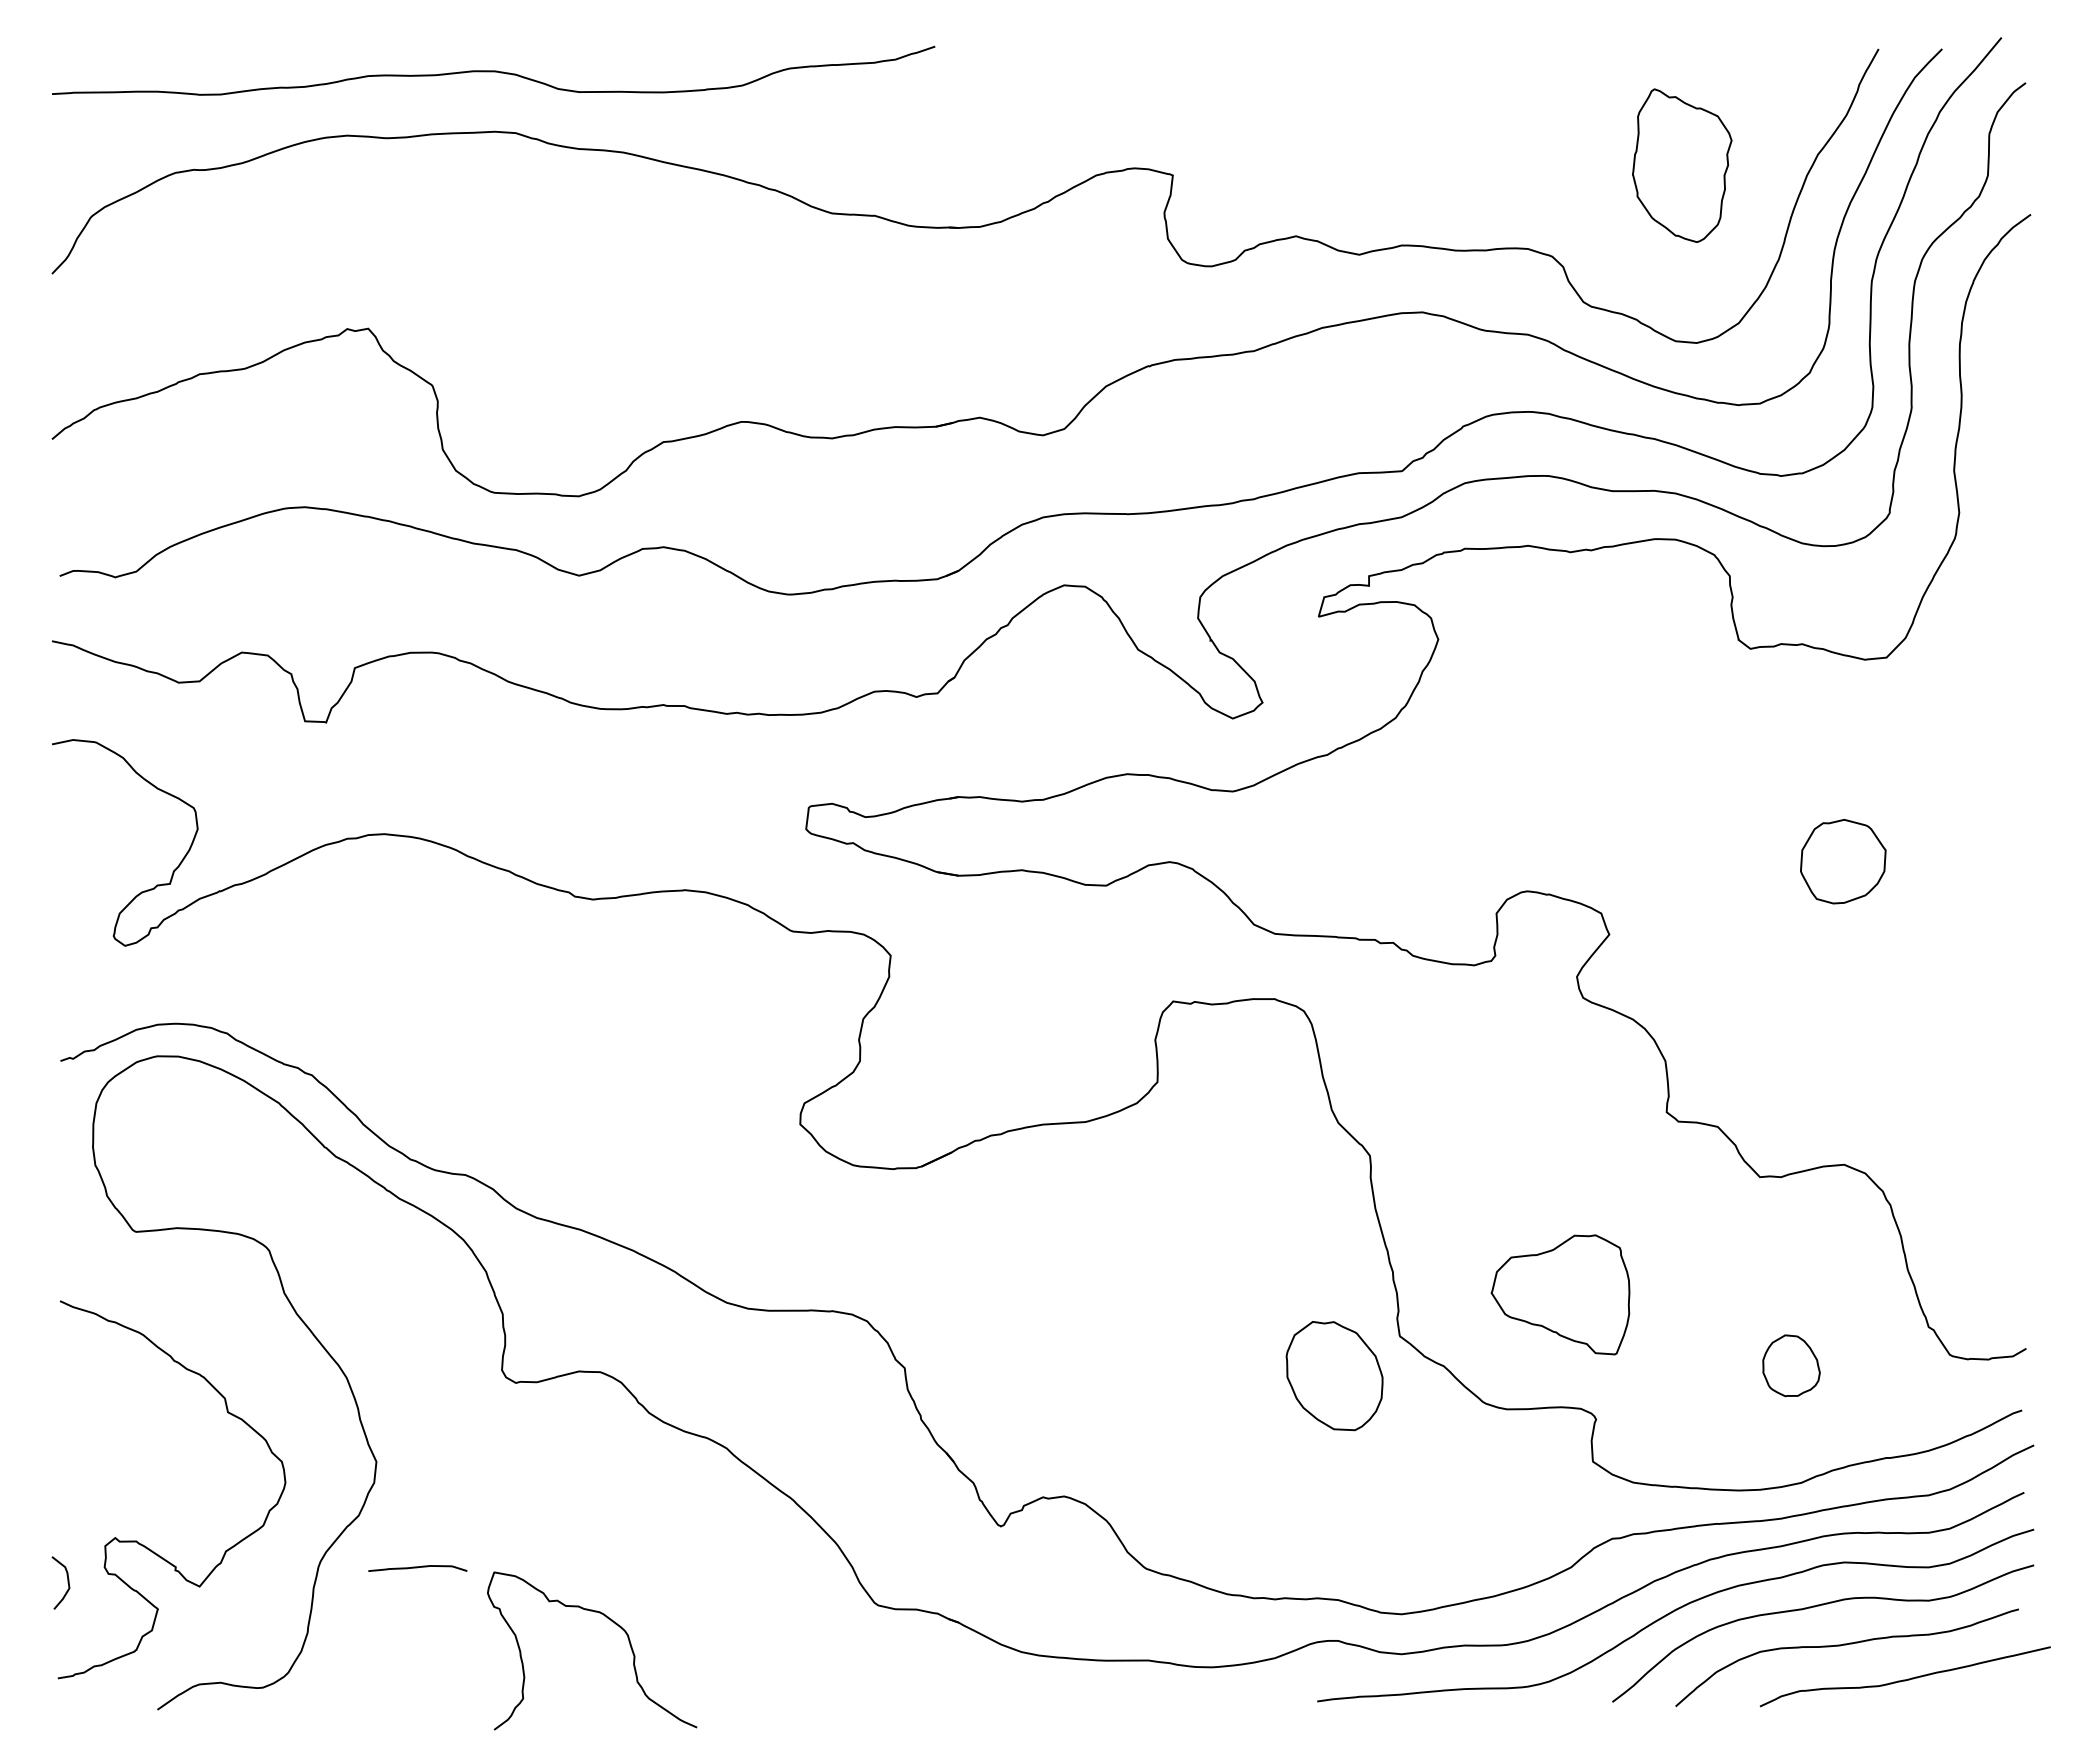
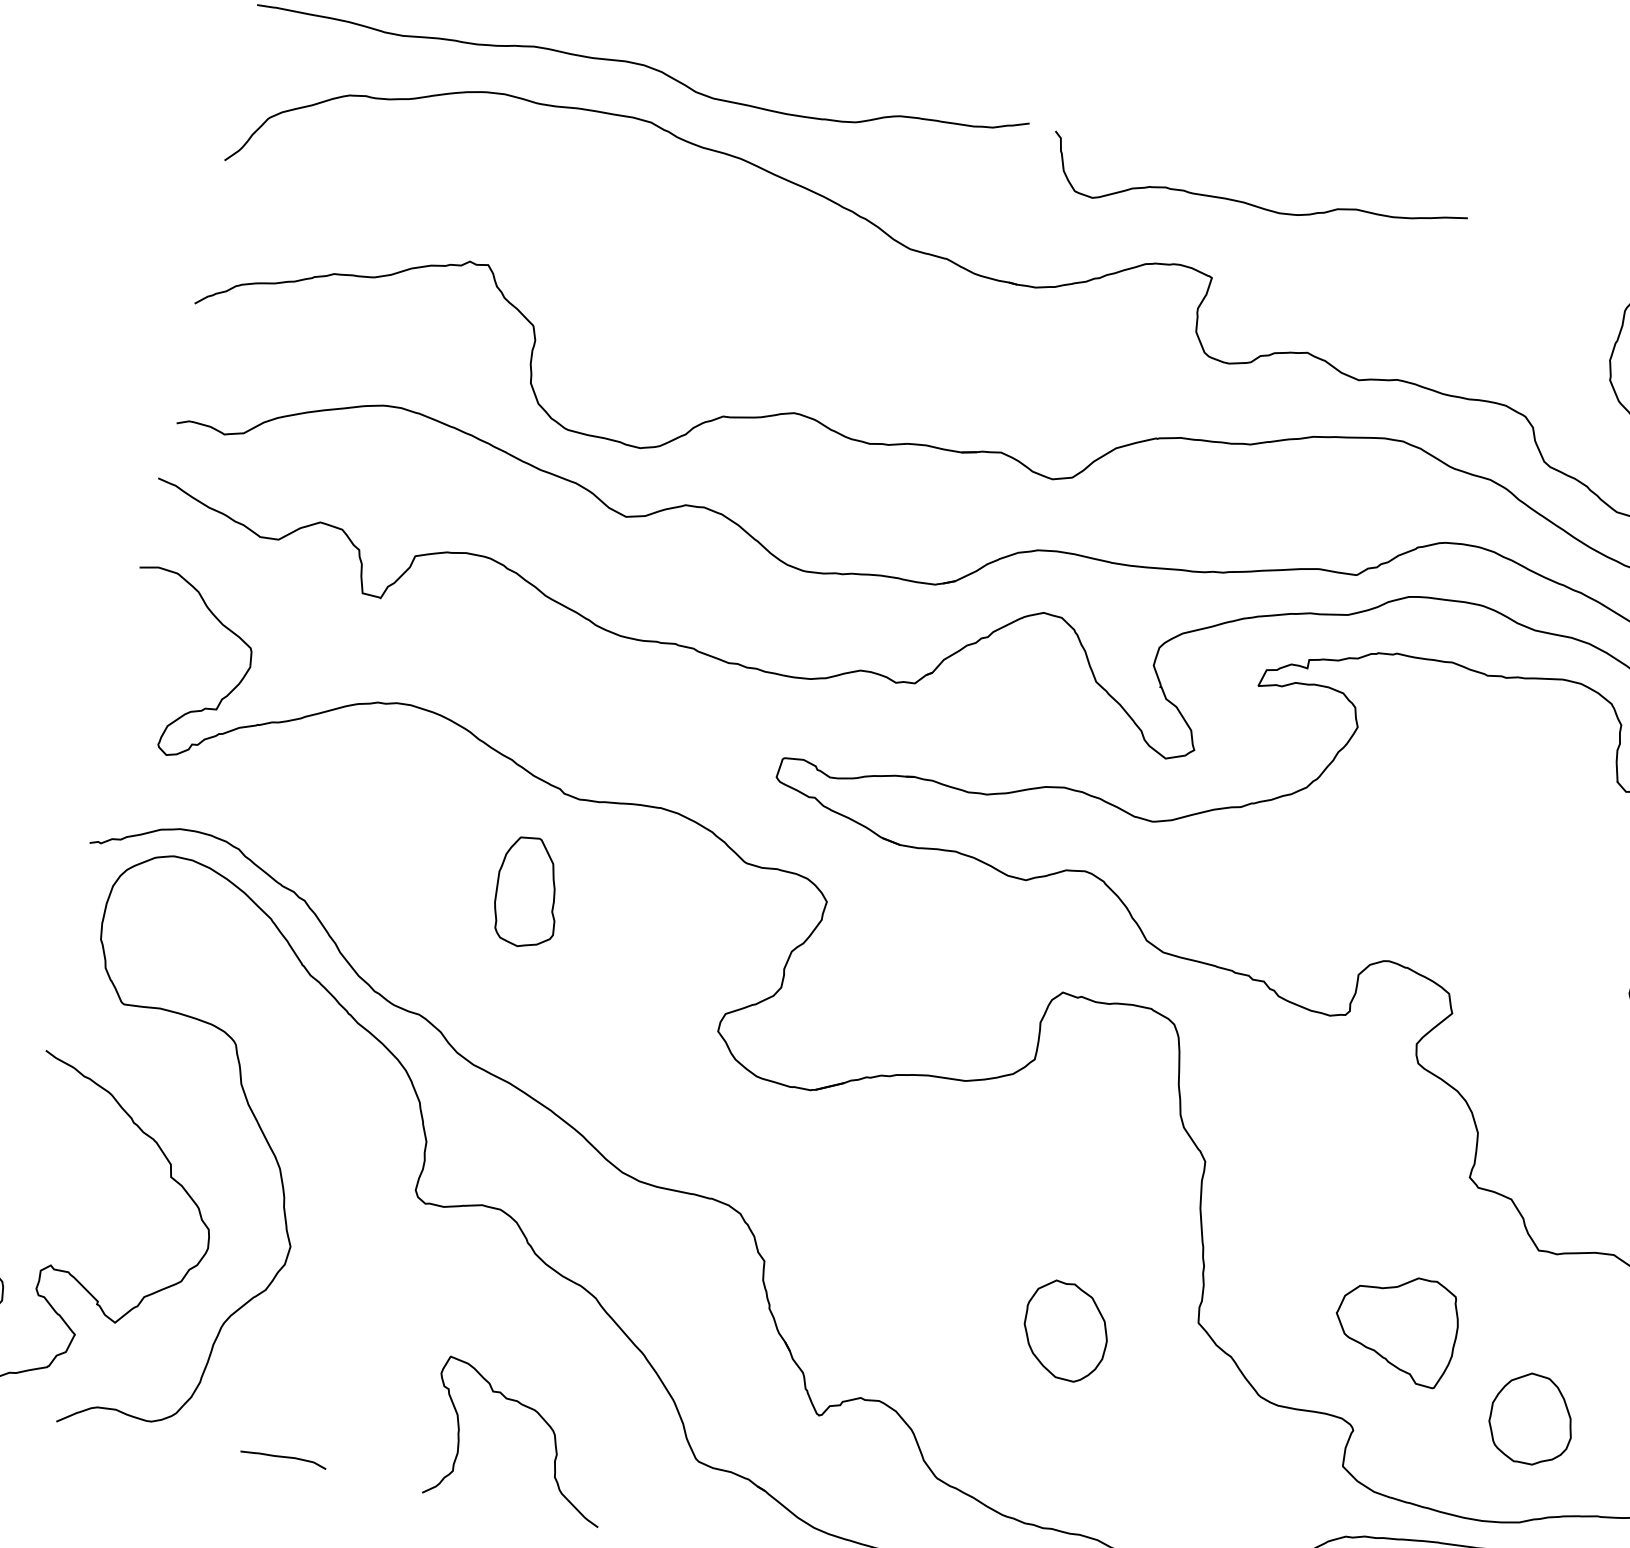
curve: (1202, 84) -> (1254, 204), added
part: (557, 1014) -> (528, 892), added
part: (1560, 1294) -> (1396, 1326), moved
part: (1791, 1365) -> (1532, 1419), size x1.67
part: (1334, 1376) -> (1065, 1331), moved
curve: (417, 1568) -> (283, 1458), moved
curve: (612, 1622) -> (543, 1421), moved

